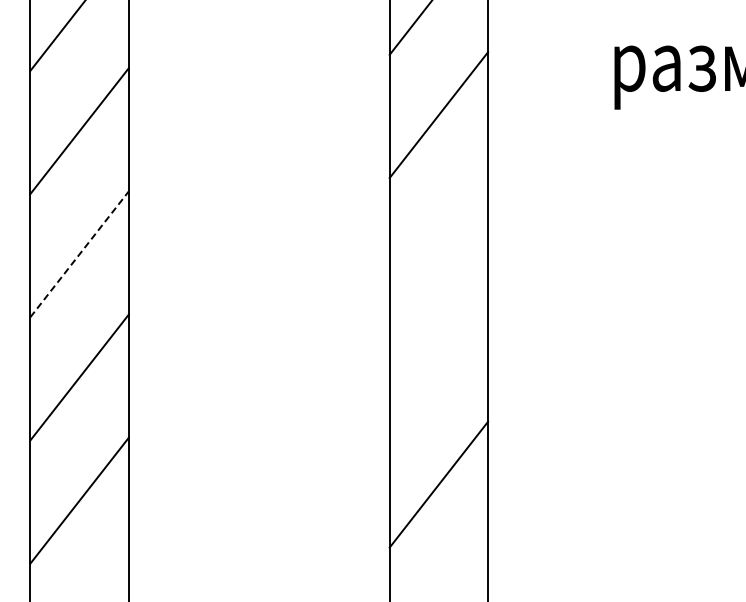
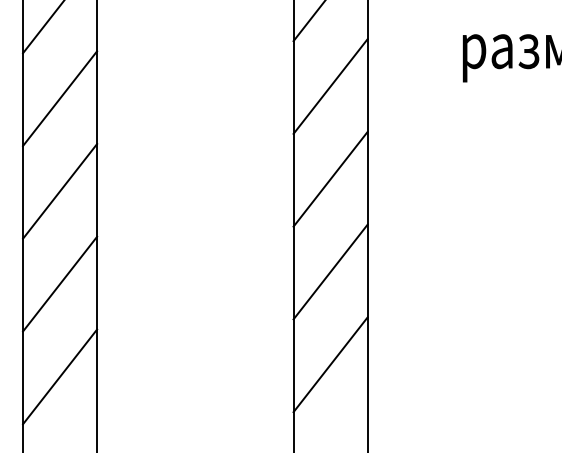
line: (438, 238) -> (330, 179), added
line: (79, 254) -> (60, 191), dashed -> solid
line: (438, 361) -> (330, 272), added

